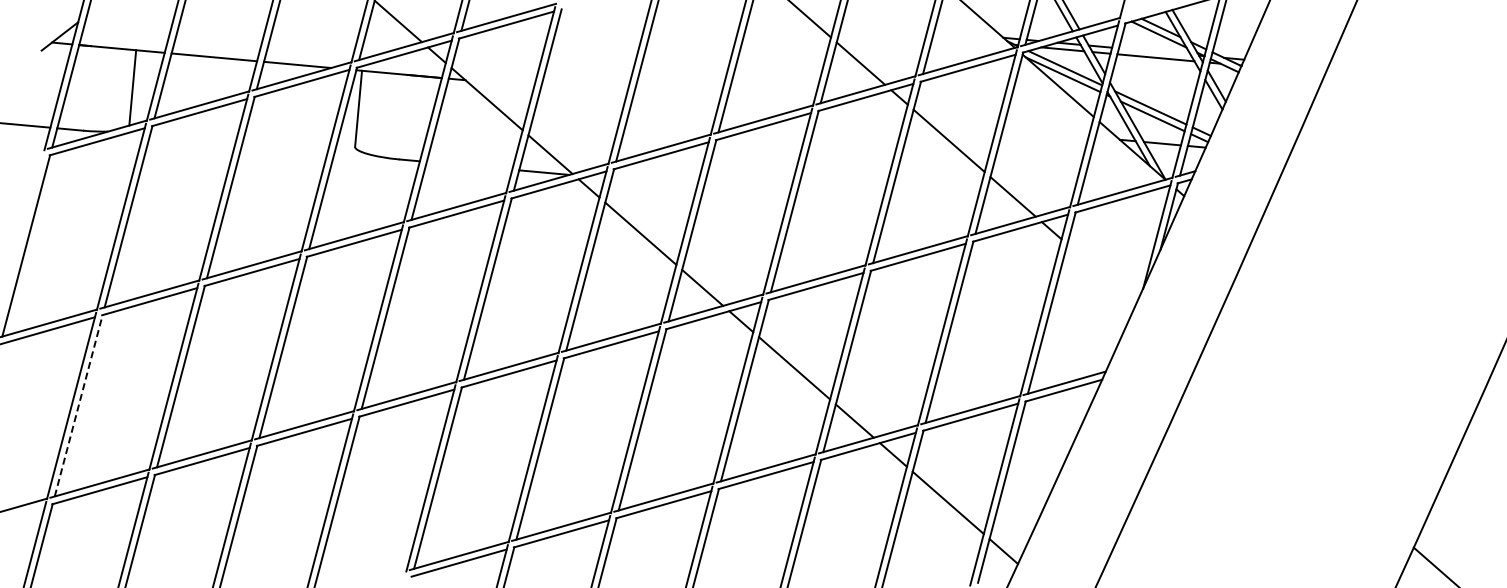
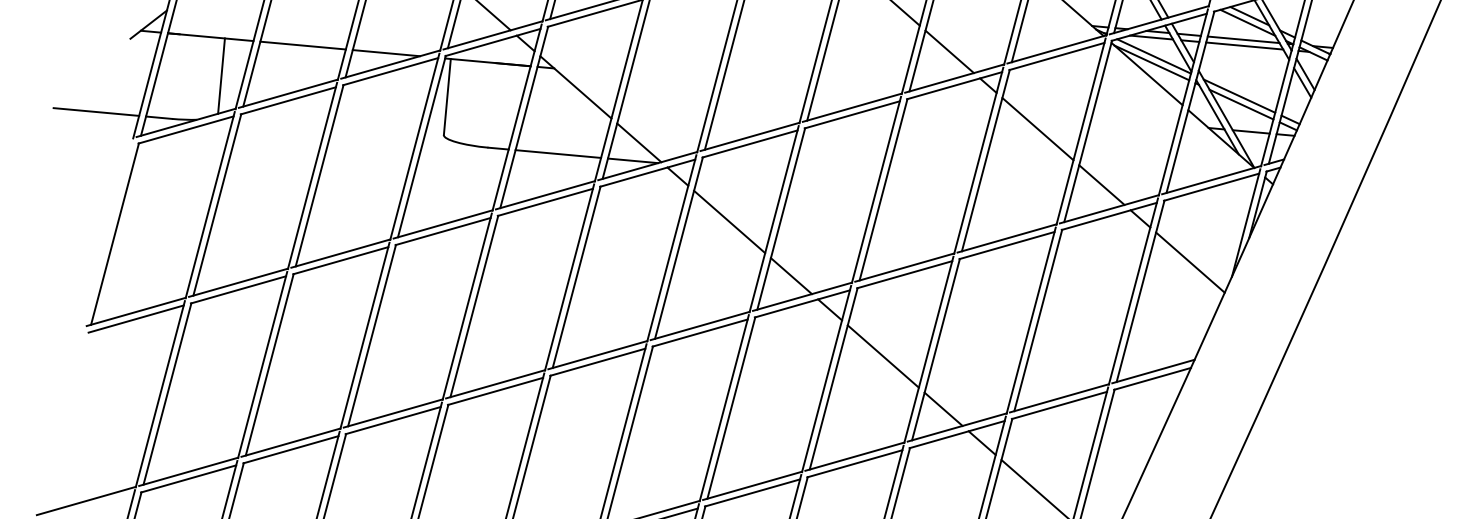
line: (1154, 51) -> (1243, 39), added
line: (469, 165) -> (558, 153), added
line: (1101, 274) -> (1190, 262), added
line: (78, 405) -> (167, 393), dashed -> solid

